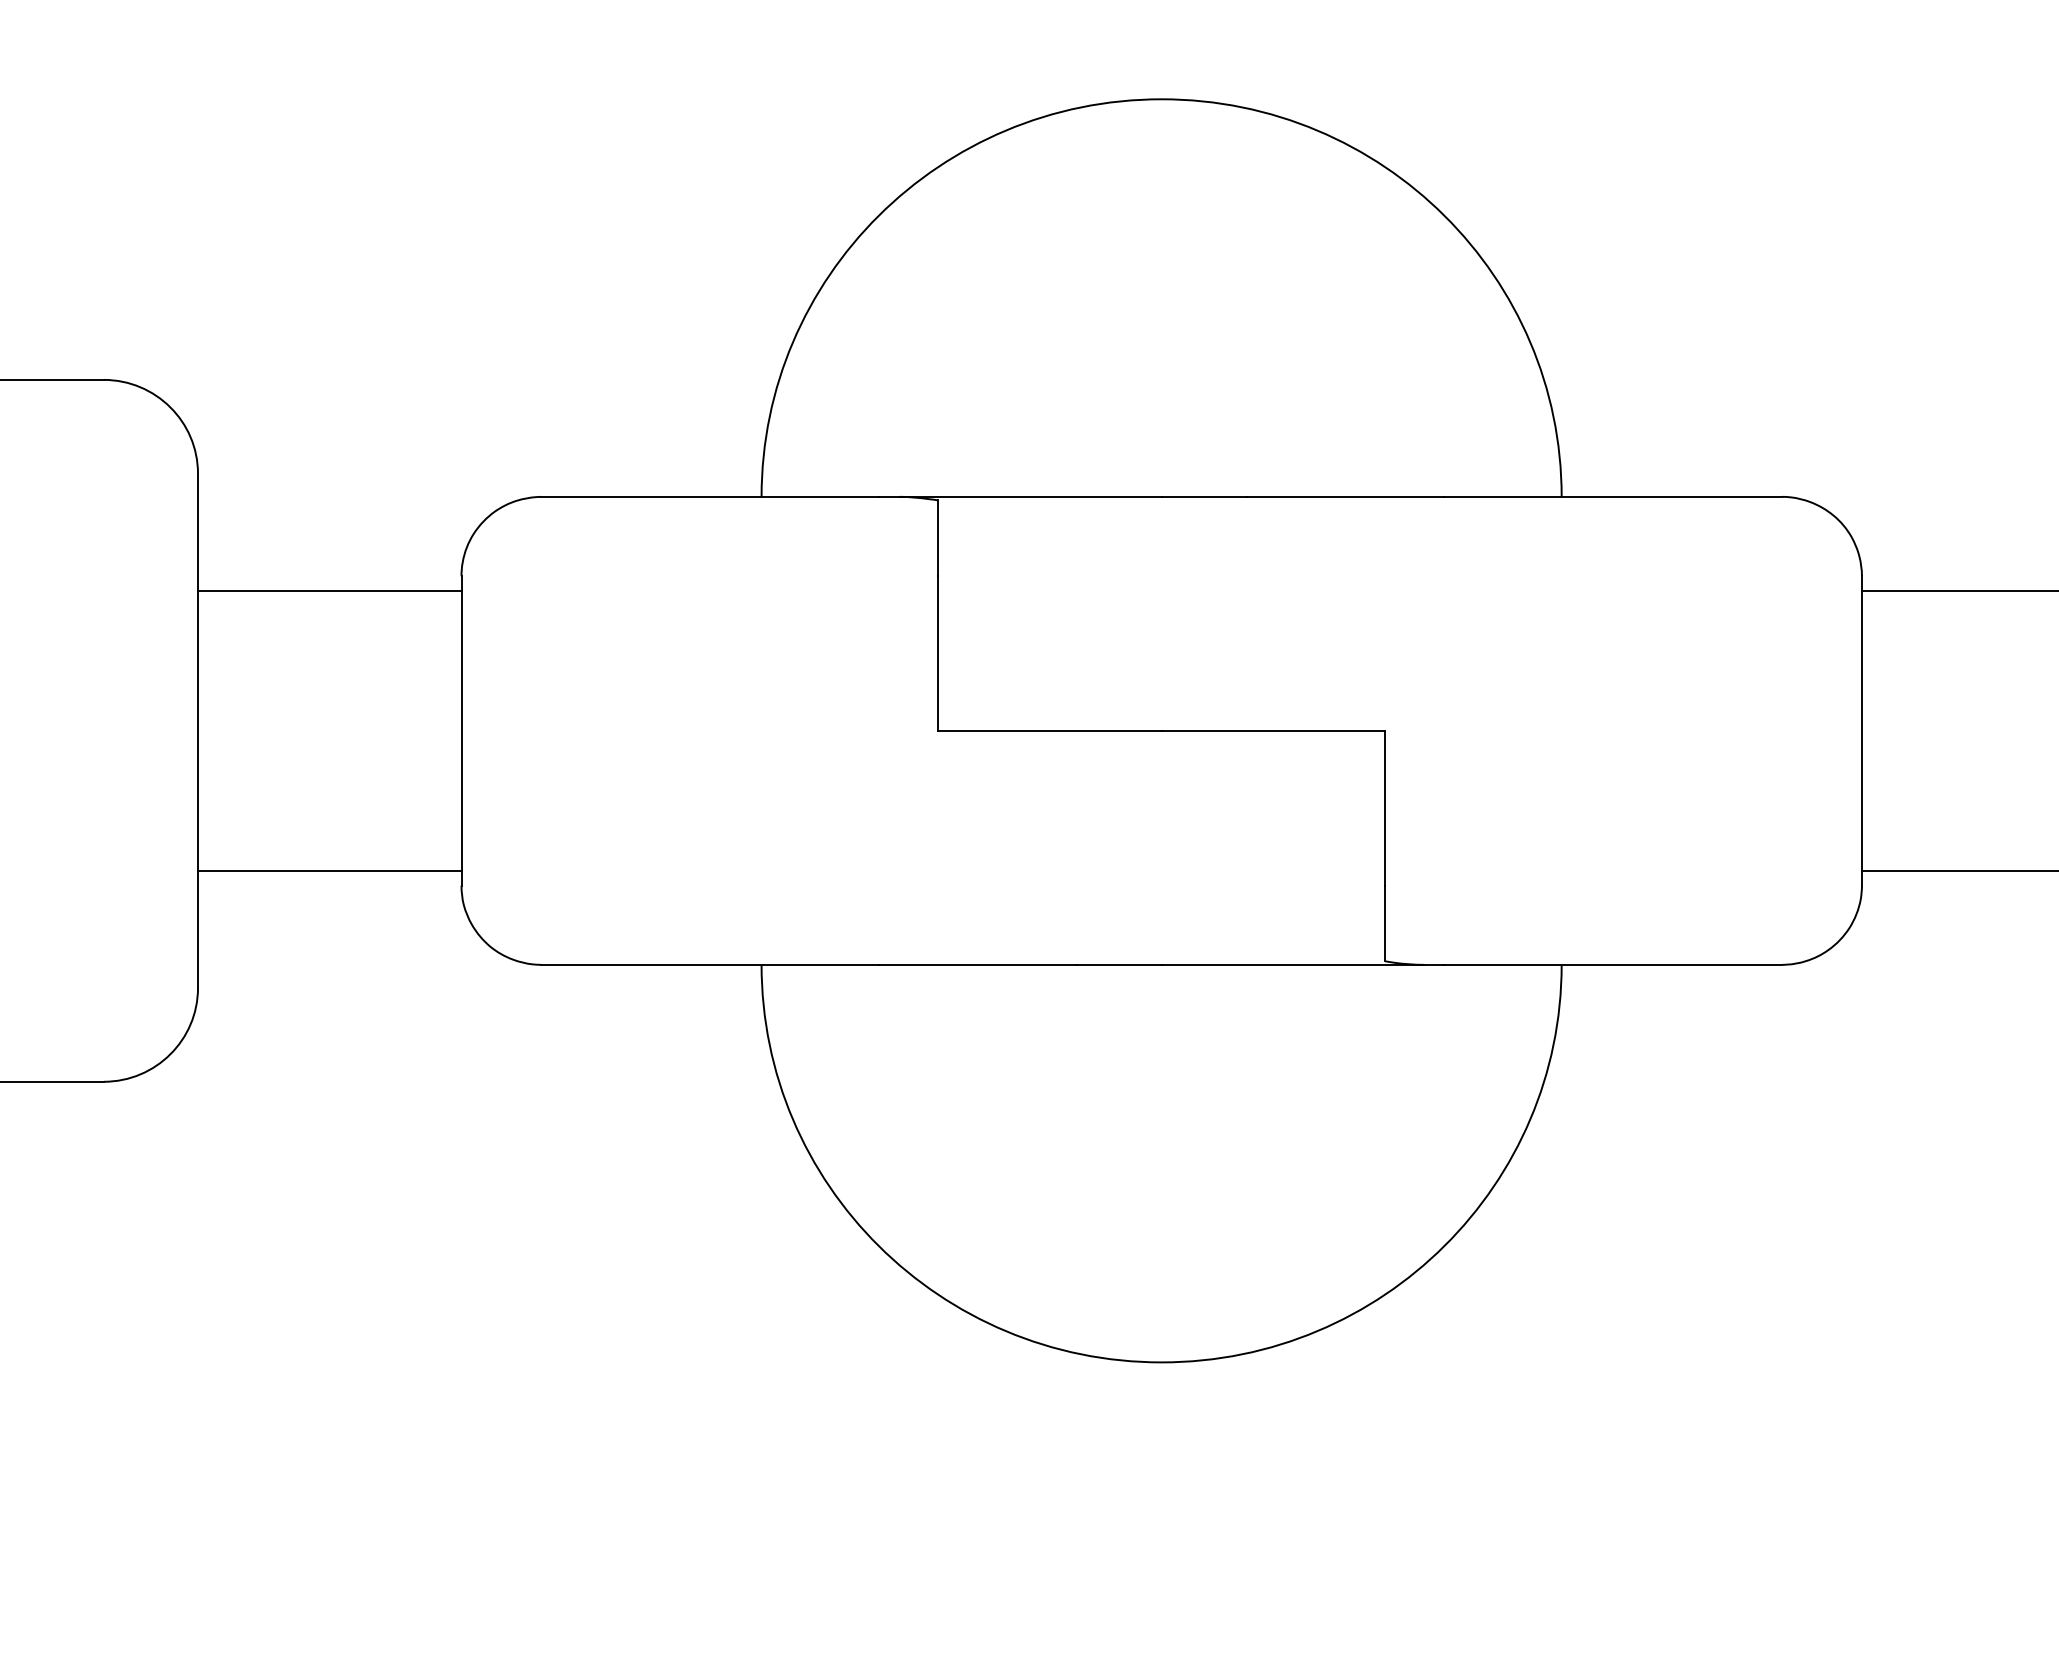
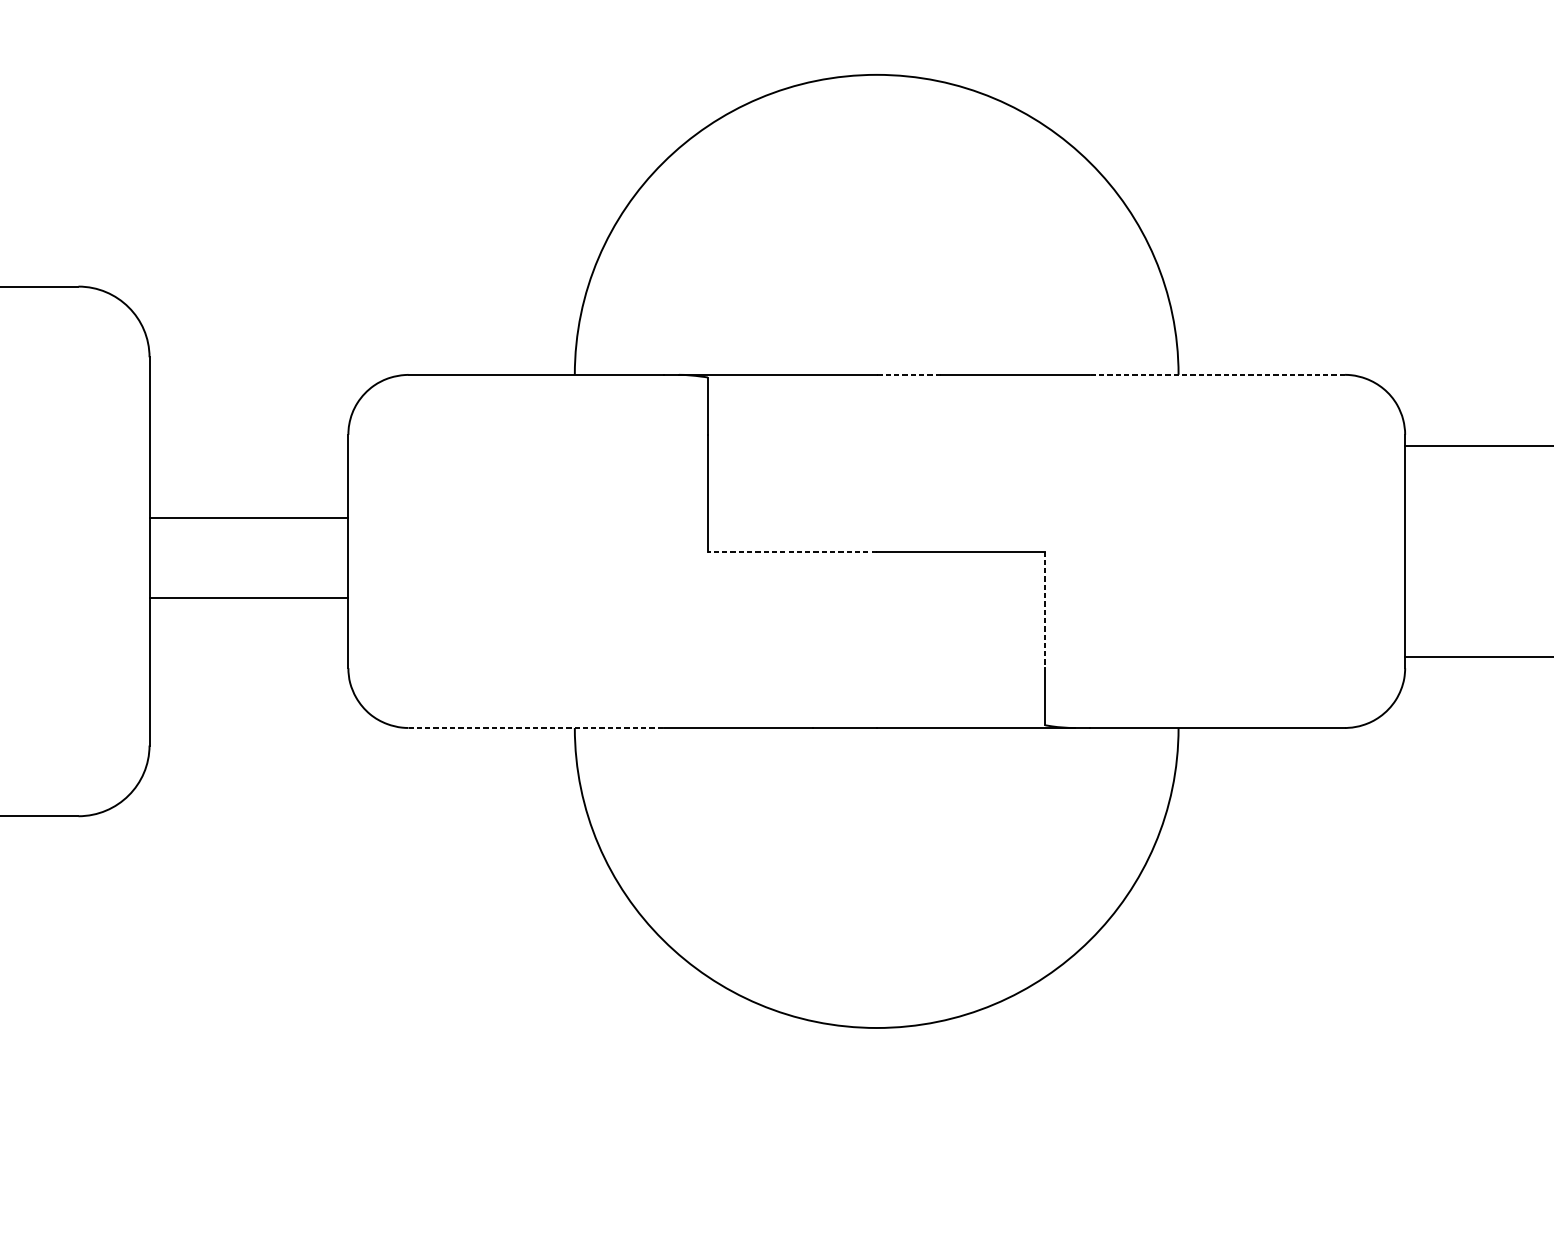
line: (1203, 496) -> (908, 374), solid -> dashed
line: (1612, 496) -> (1216, 374), solid -> dashed
line: (329, 590) -> (248, 517), moved
line: (1049, 730) -> (792, 551), solid -> dashed
line: (1385, 808) -> (1045, 610), solid -> dashed
line: (329, 871) -> (248, 597), moved
line: (710, 964) -> (536, 727), solid -> dashed

